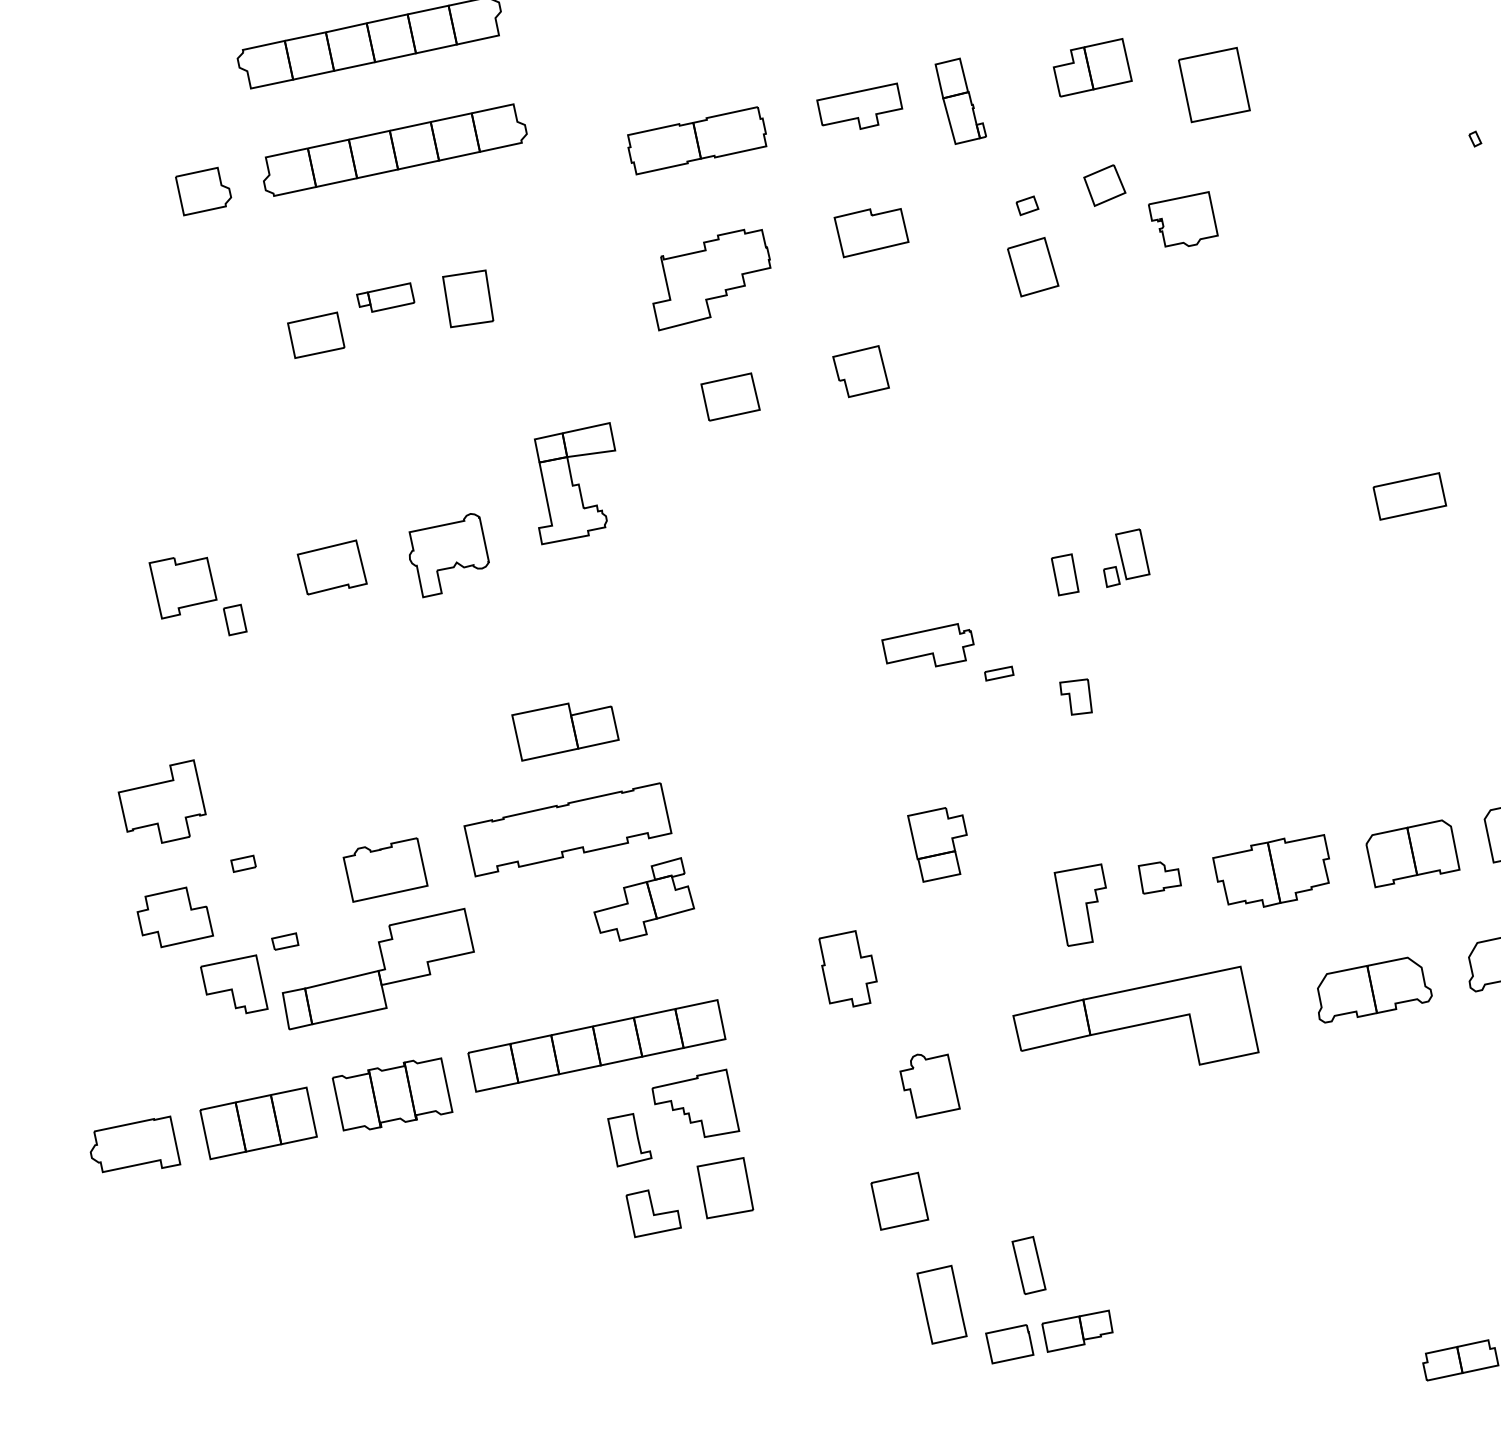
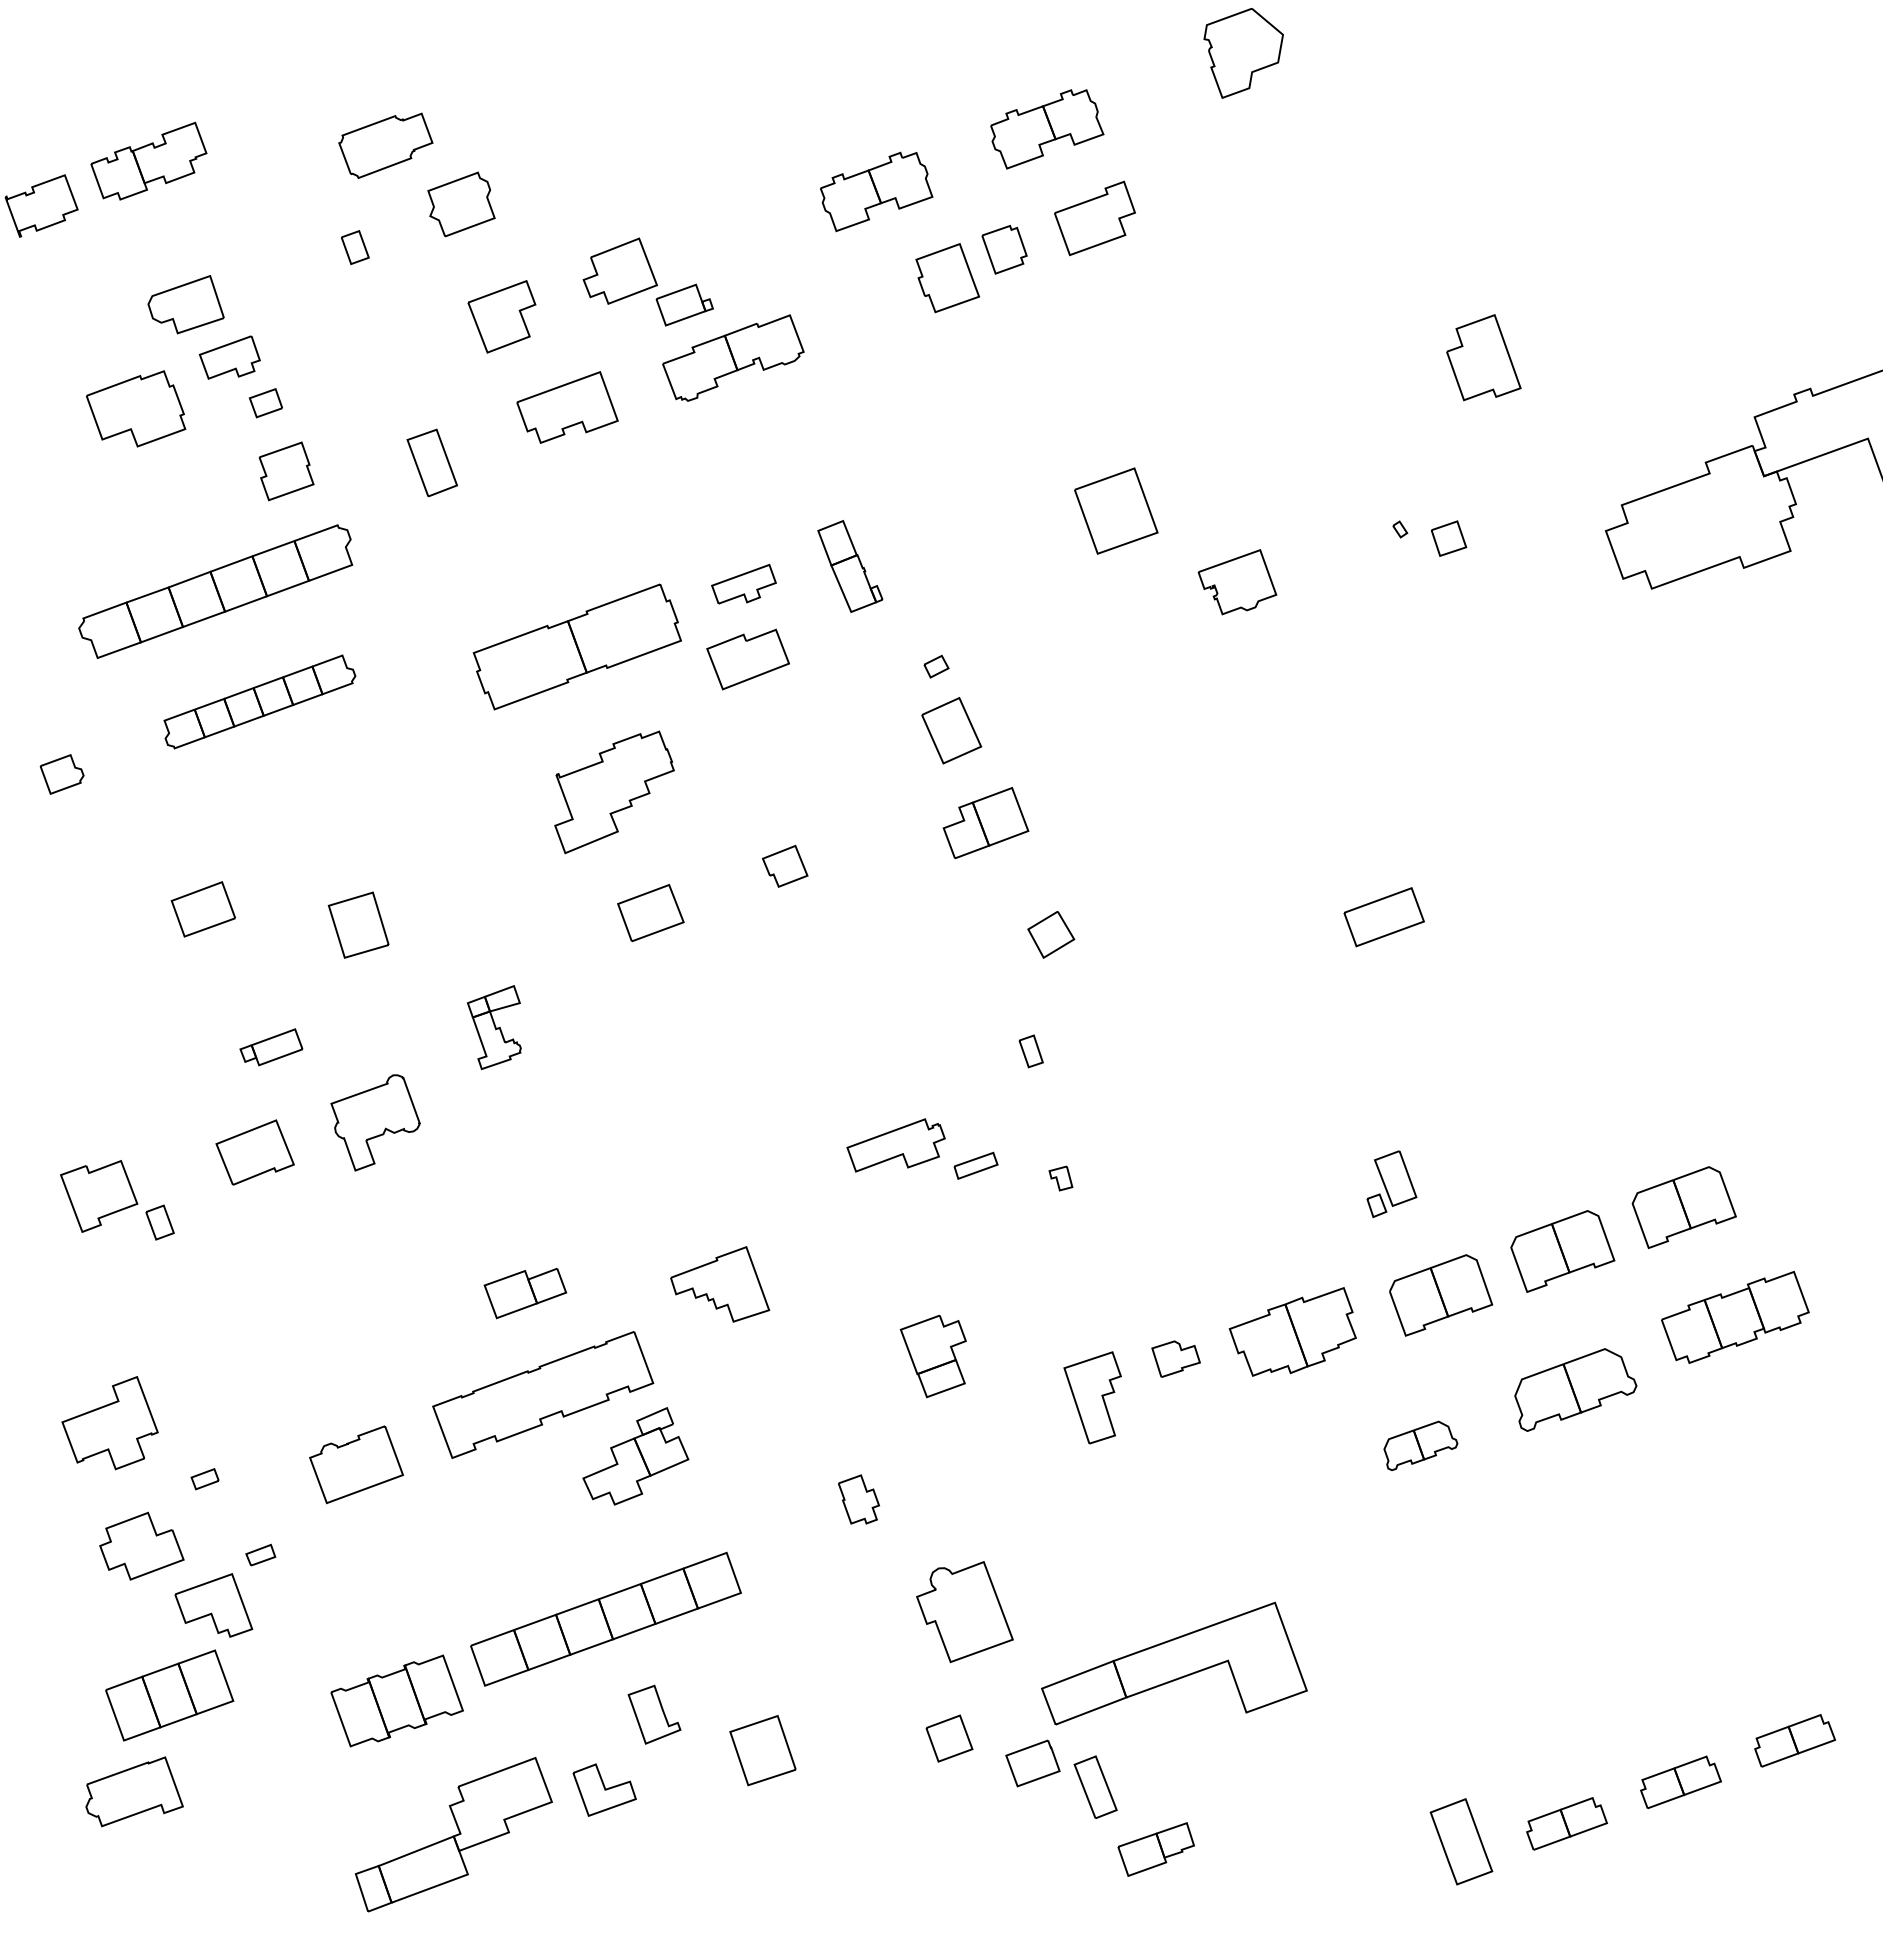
part: (1093, 68) -> (985, 823), moved
part: (859, 103) -> (743, 583), size x0.7
part: (697, 140) -> (577, 646), size x1.4
part: (395, 149) -> (259, 701), size x0.7
part: (1105, 185) -> (1051, 934), moved
part: (202, 191) -> (61, 774), size x0.7
part: (1183, 219) -> (1237, 582), moved
part: (870, 232) -> (747, 659), moved
part: (385, 297) -> (271, 1047), moved
part: (468, 298) -> (358, 924), moved
part: (860, 371) -> (784, 866), size x0.7
part: (570, 482) -> (494, 1027), size x0.6
part: (1128, 558) -> (1391, 1183), moved
part: (1064, 574) -> (1030, 1051), size x0.7
part: (999, 673) -> (976, 1165), size x1.4
part: (1075, 696) -> (1060, 1178), size x0.6
part: (564, 733) -> (525, 1293), size x0.7
part: (846, 967) -> (858, 1499), size x0.6
part: (378, 969) -> (453, 1834), moved
part: (1374, 990) -> (1420, 1445), size x0.6
part: (1139, 1009) -> (1174, 1663), moved
part: (930, 1085) -> (964, 1611), size x1.4
part: (697, 1100) -> (720, 1284), moved
part: (258, 1123) -> (169, 1695), moved
part: (899, 1201) -> (949, 1738), size x0.7
part: (653, 1214) -> (604, 1789), moved
part: (942, 1304) -> (1461, 1841), moved
part: (1009, 1344) -> (1032, 1763), moved

